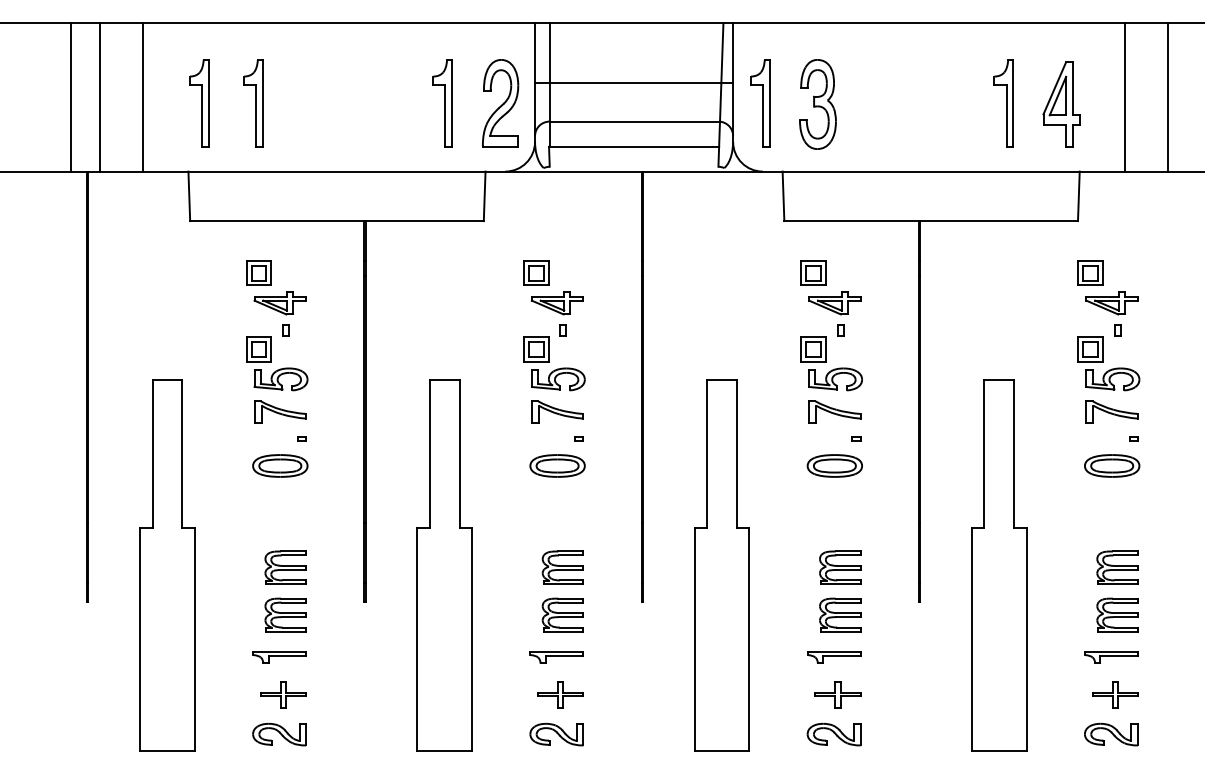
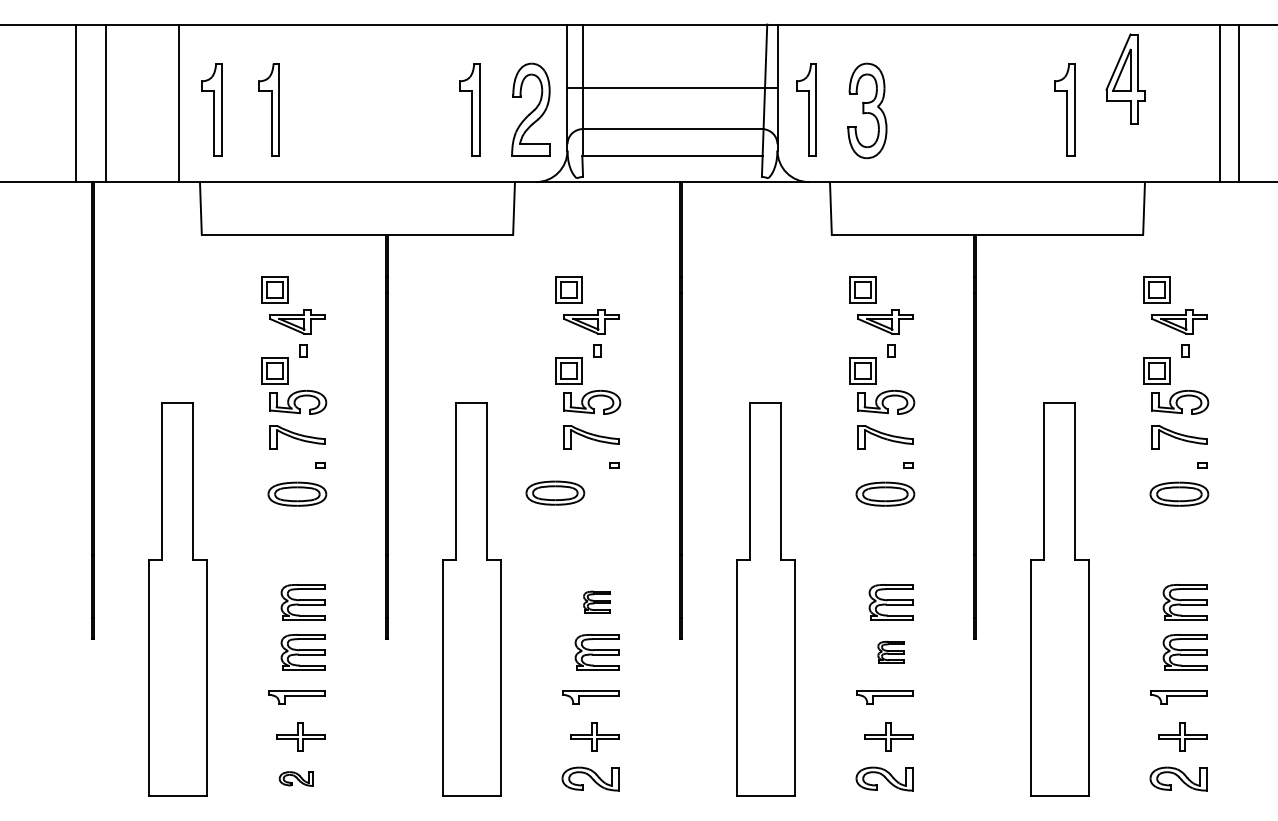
line: (142, 97) -> (178, 103), moved
line: (1125, 97) -> (1220, 103), moved
part: (1061, 104) -> (1125, 79), moved
part: (557, 465) -> (555, 492), moved
part: (562, 567) -> (596, 601), size x0.6
part: (840, 614) -> (891, 651), size x0.6
part: (279, 734) -> (296, 778), size x0.6

